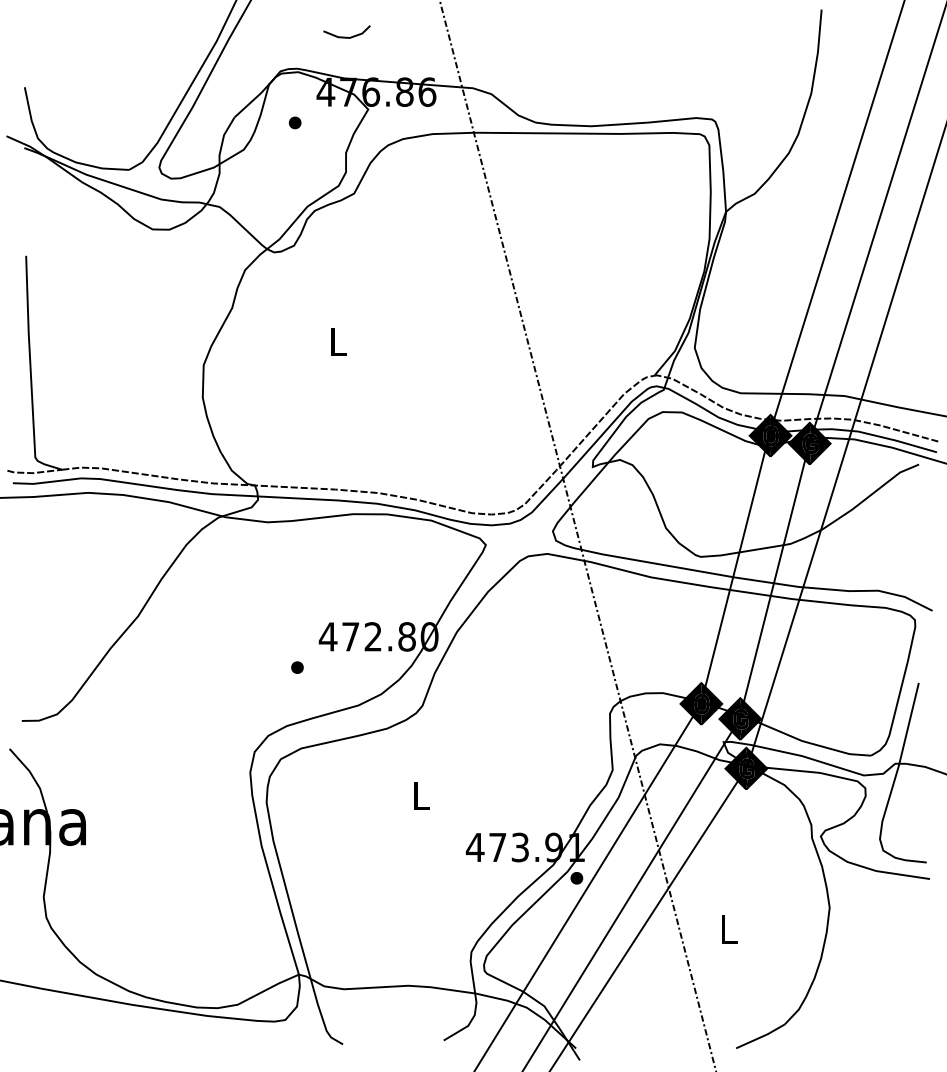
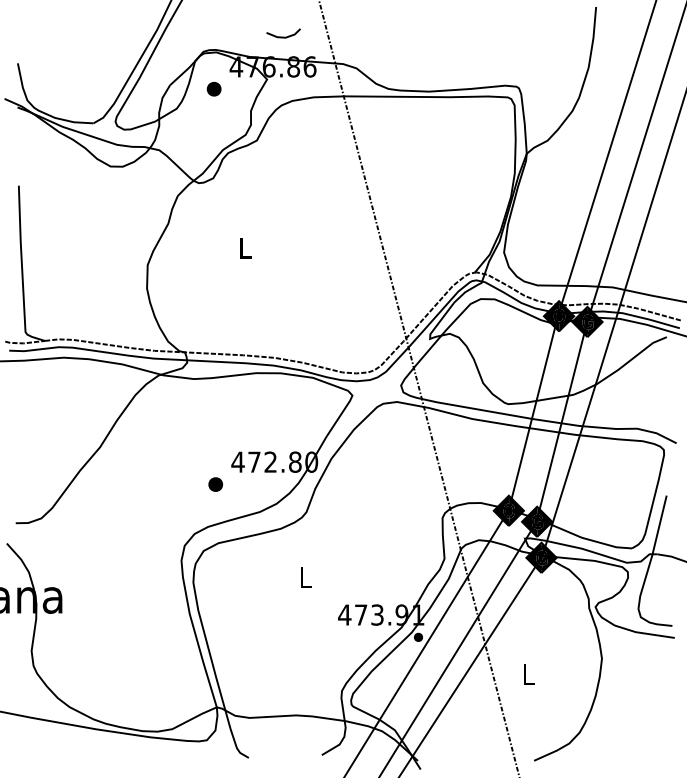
line: (346, 36) -> (283, 36), moved
part: (294, 122) -> (213, 88), size x1.6
part: (297, 667) -> (215, 484), size x1.6

